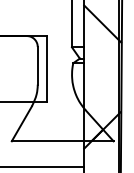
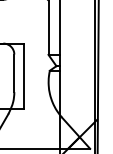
hatch: (102, 23) -> (79, 31), removed

